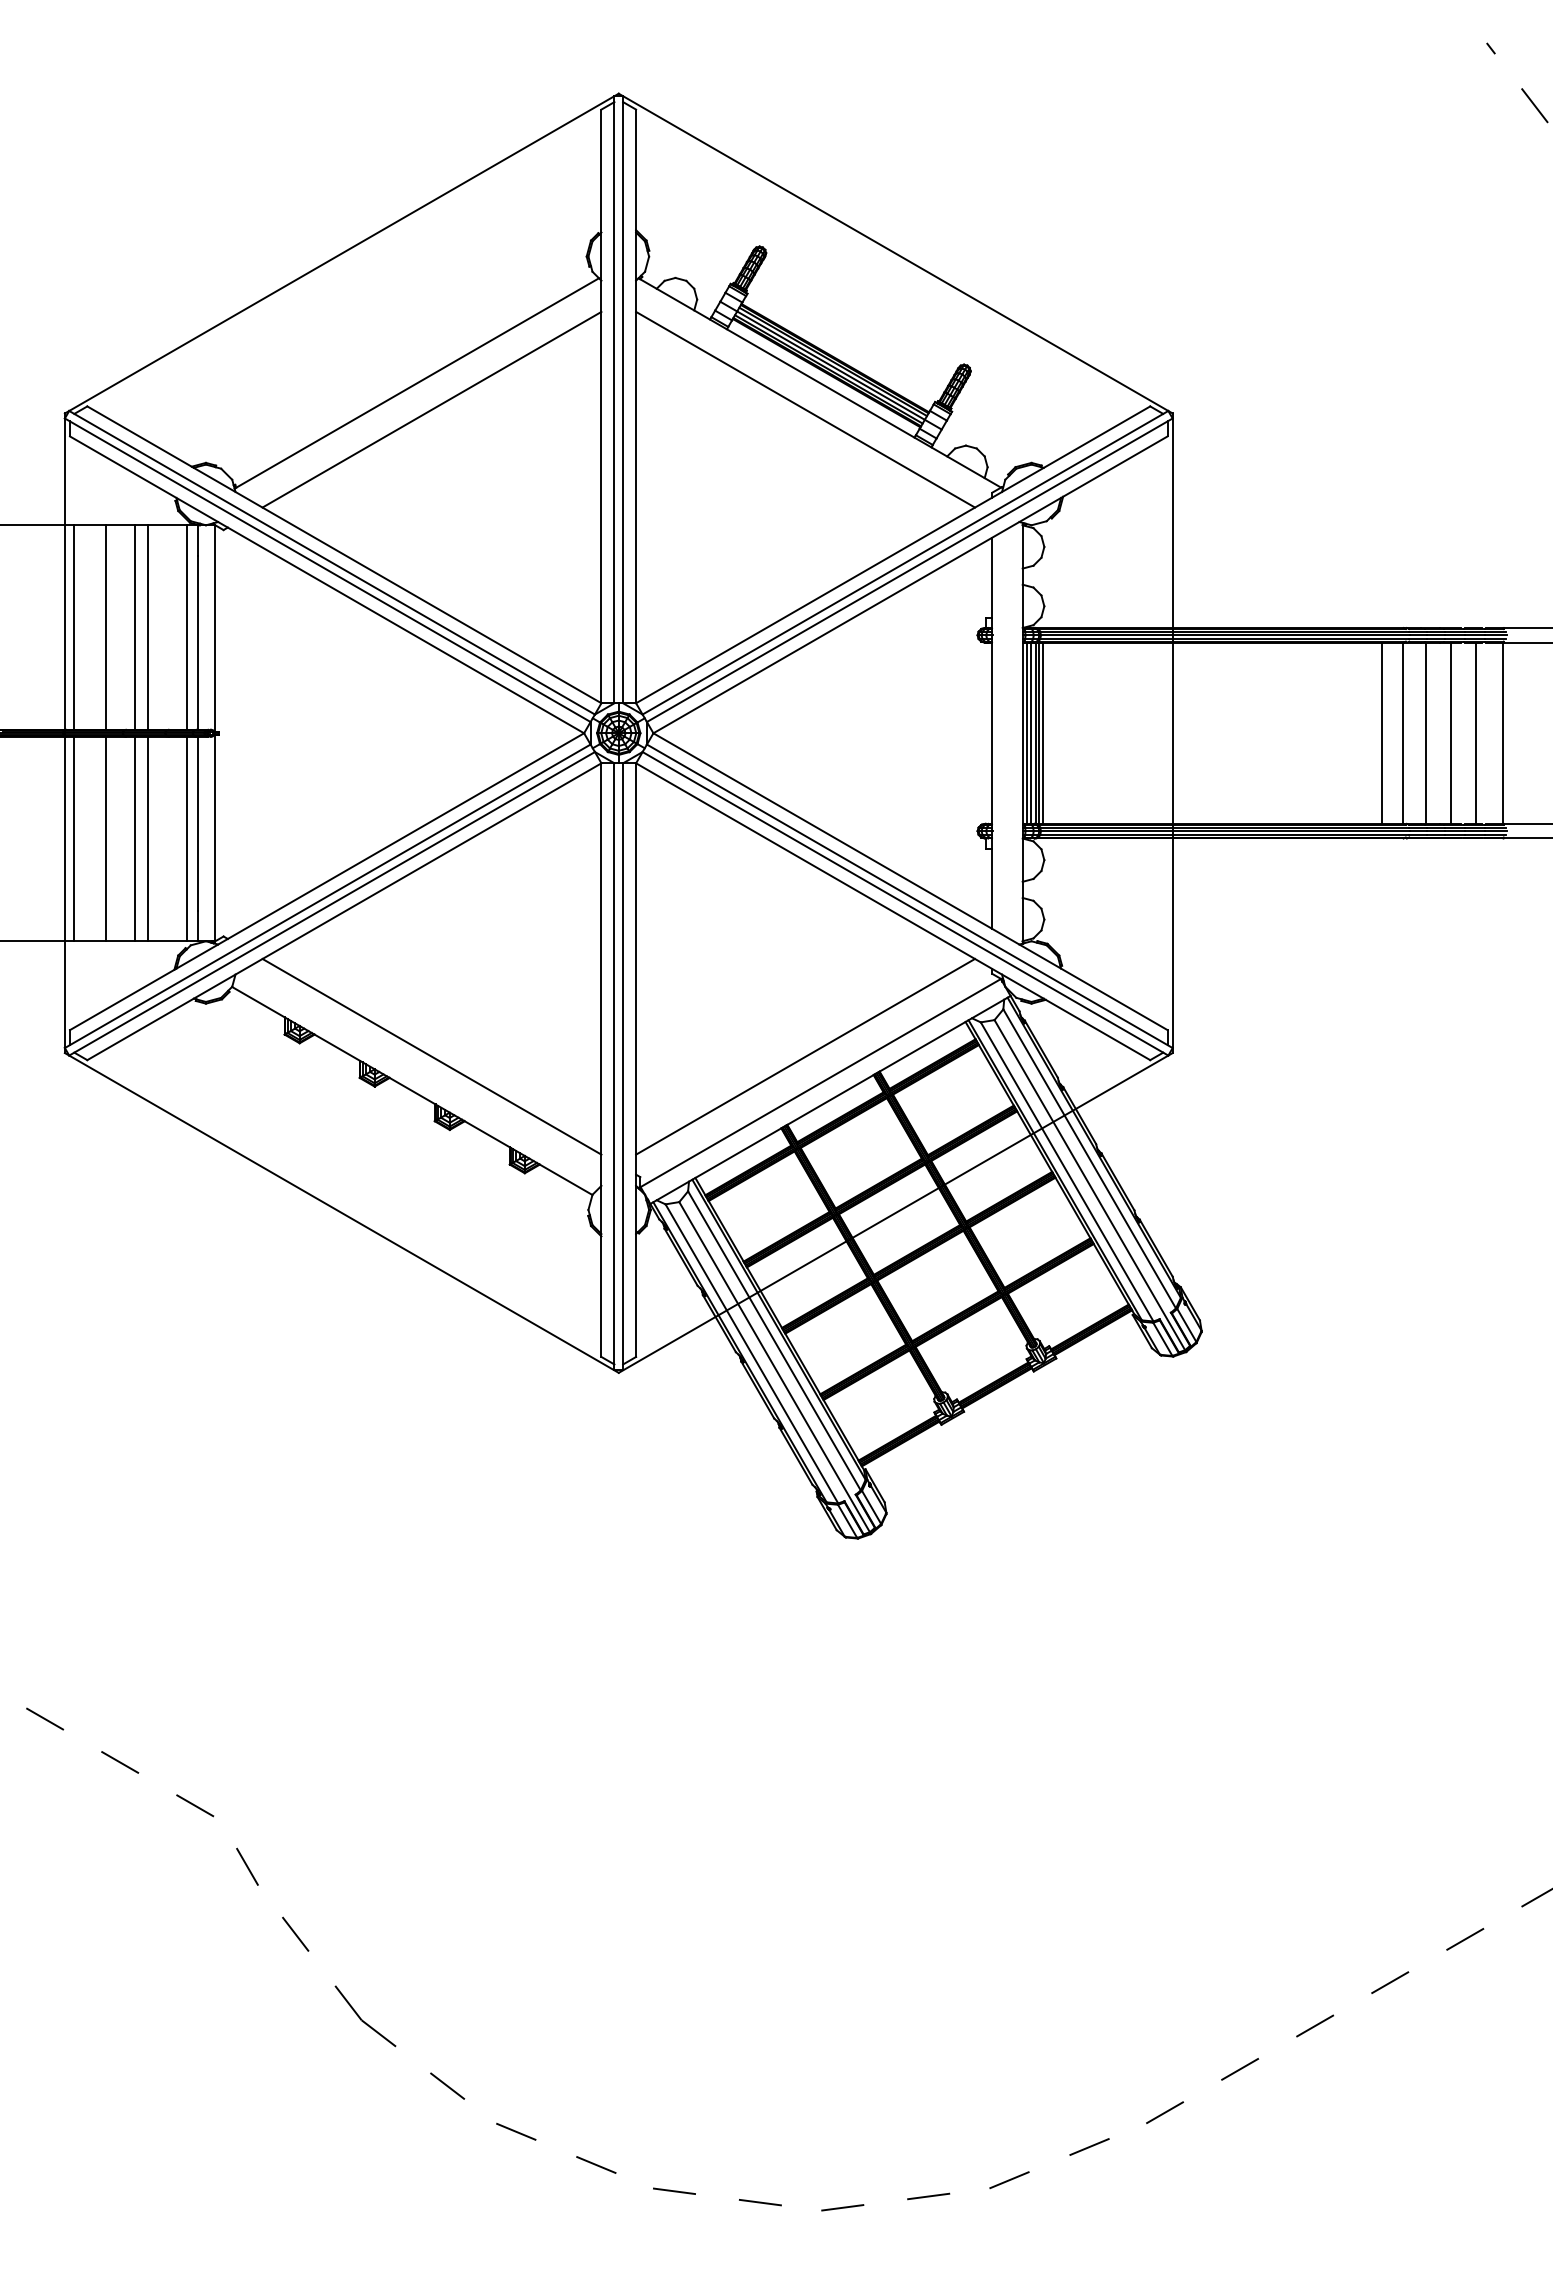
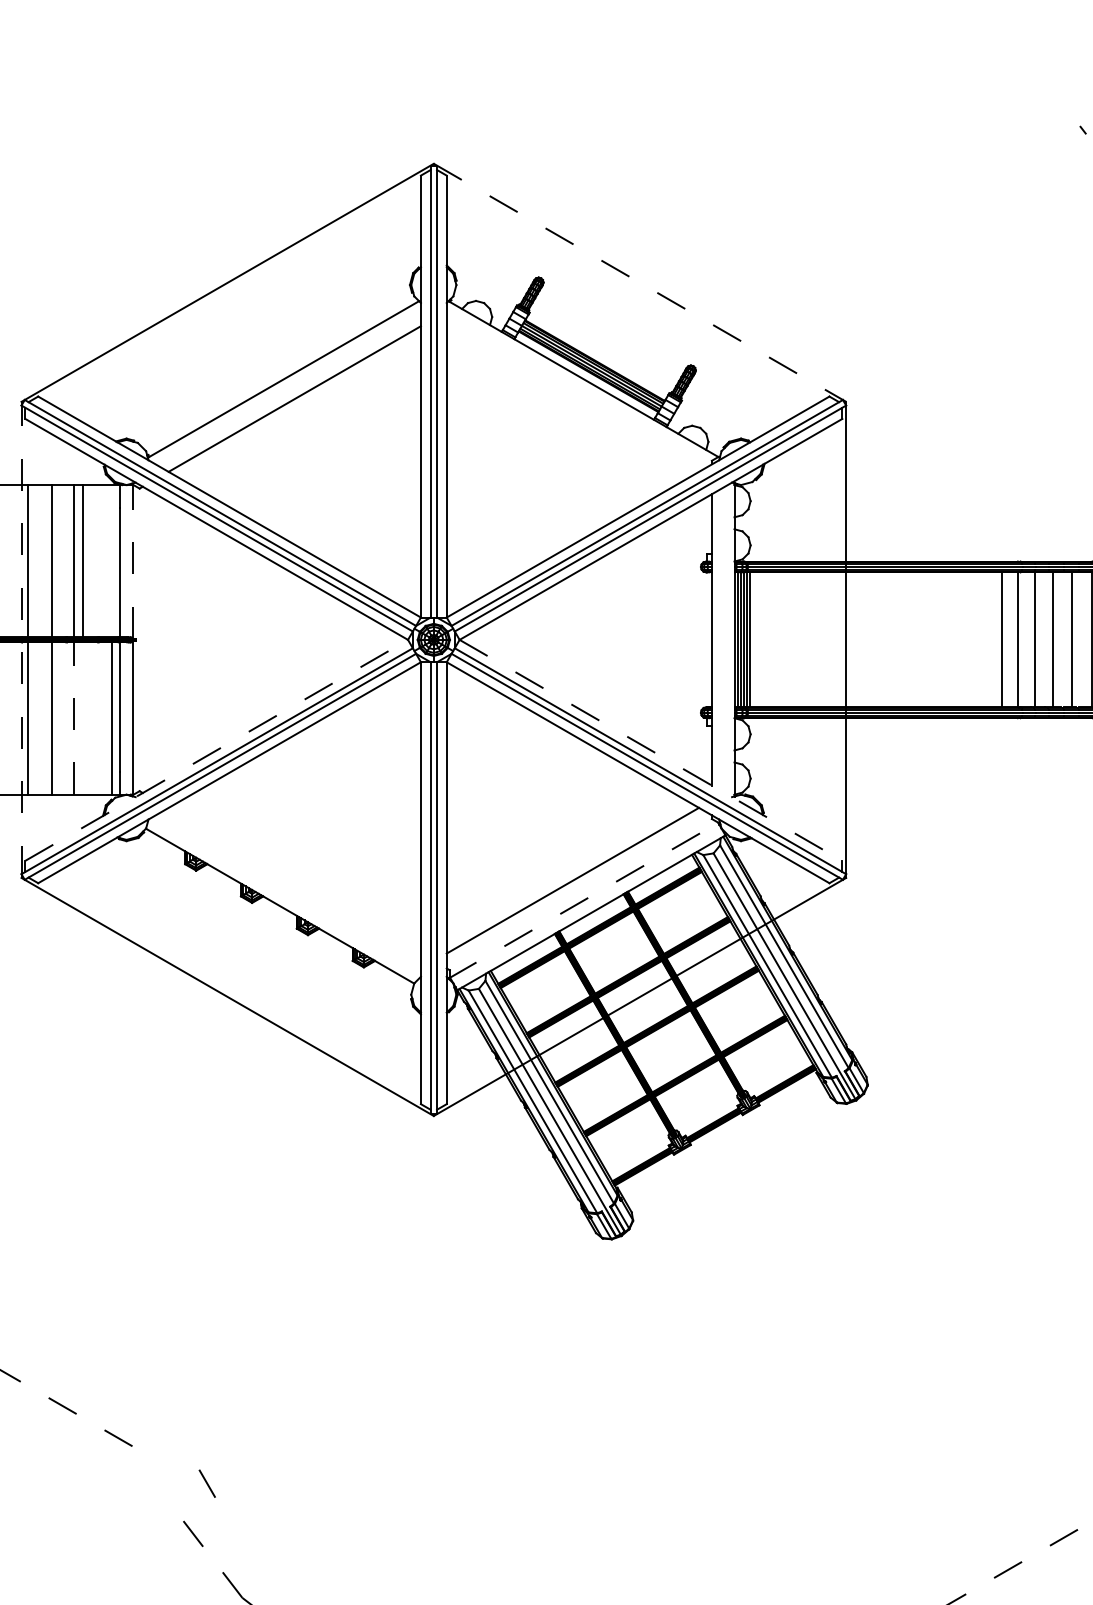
line: (895, 253) -> (639, 282), solid -> dashed
line: (805, 409) -> (572, 398), removed
line: (186, 627) -> (112, 561), removed
line: (214, 628) -> (132, 561), solid -> dashed
line: (64, 733) -> (21, 640), solid -> dashed
line: (134, 838) -> (73, 718), solid -> dashed
line: (147, 838) -> (83, 718), removed
line: (327, 881) -> (217, 750), solid -> dashed
line: (910, 881) -> (650, 750), solid -> dashed
line: (431, 1056) -> (294, 880), removed
line: (820, 1083) -> (584, 900), solid -> dashed
line: (247, 1866) -> (207, 1483), moved

